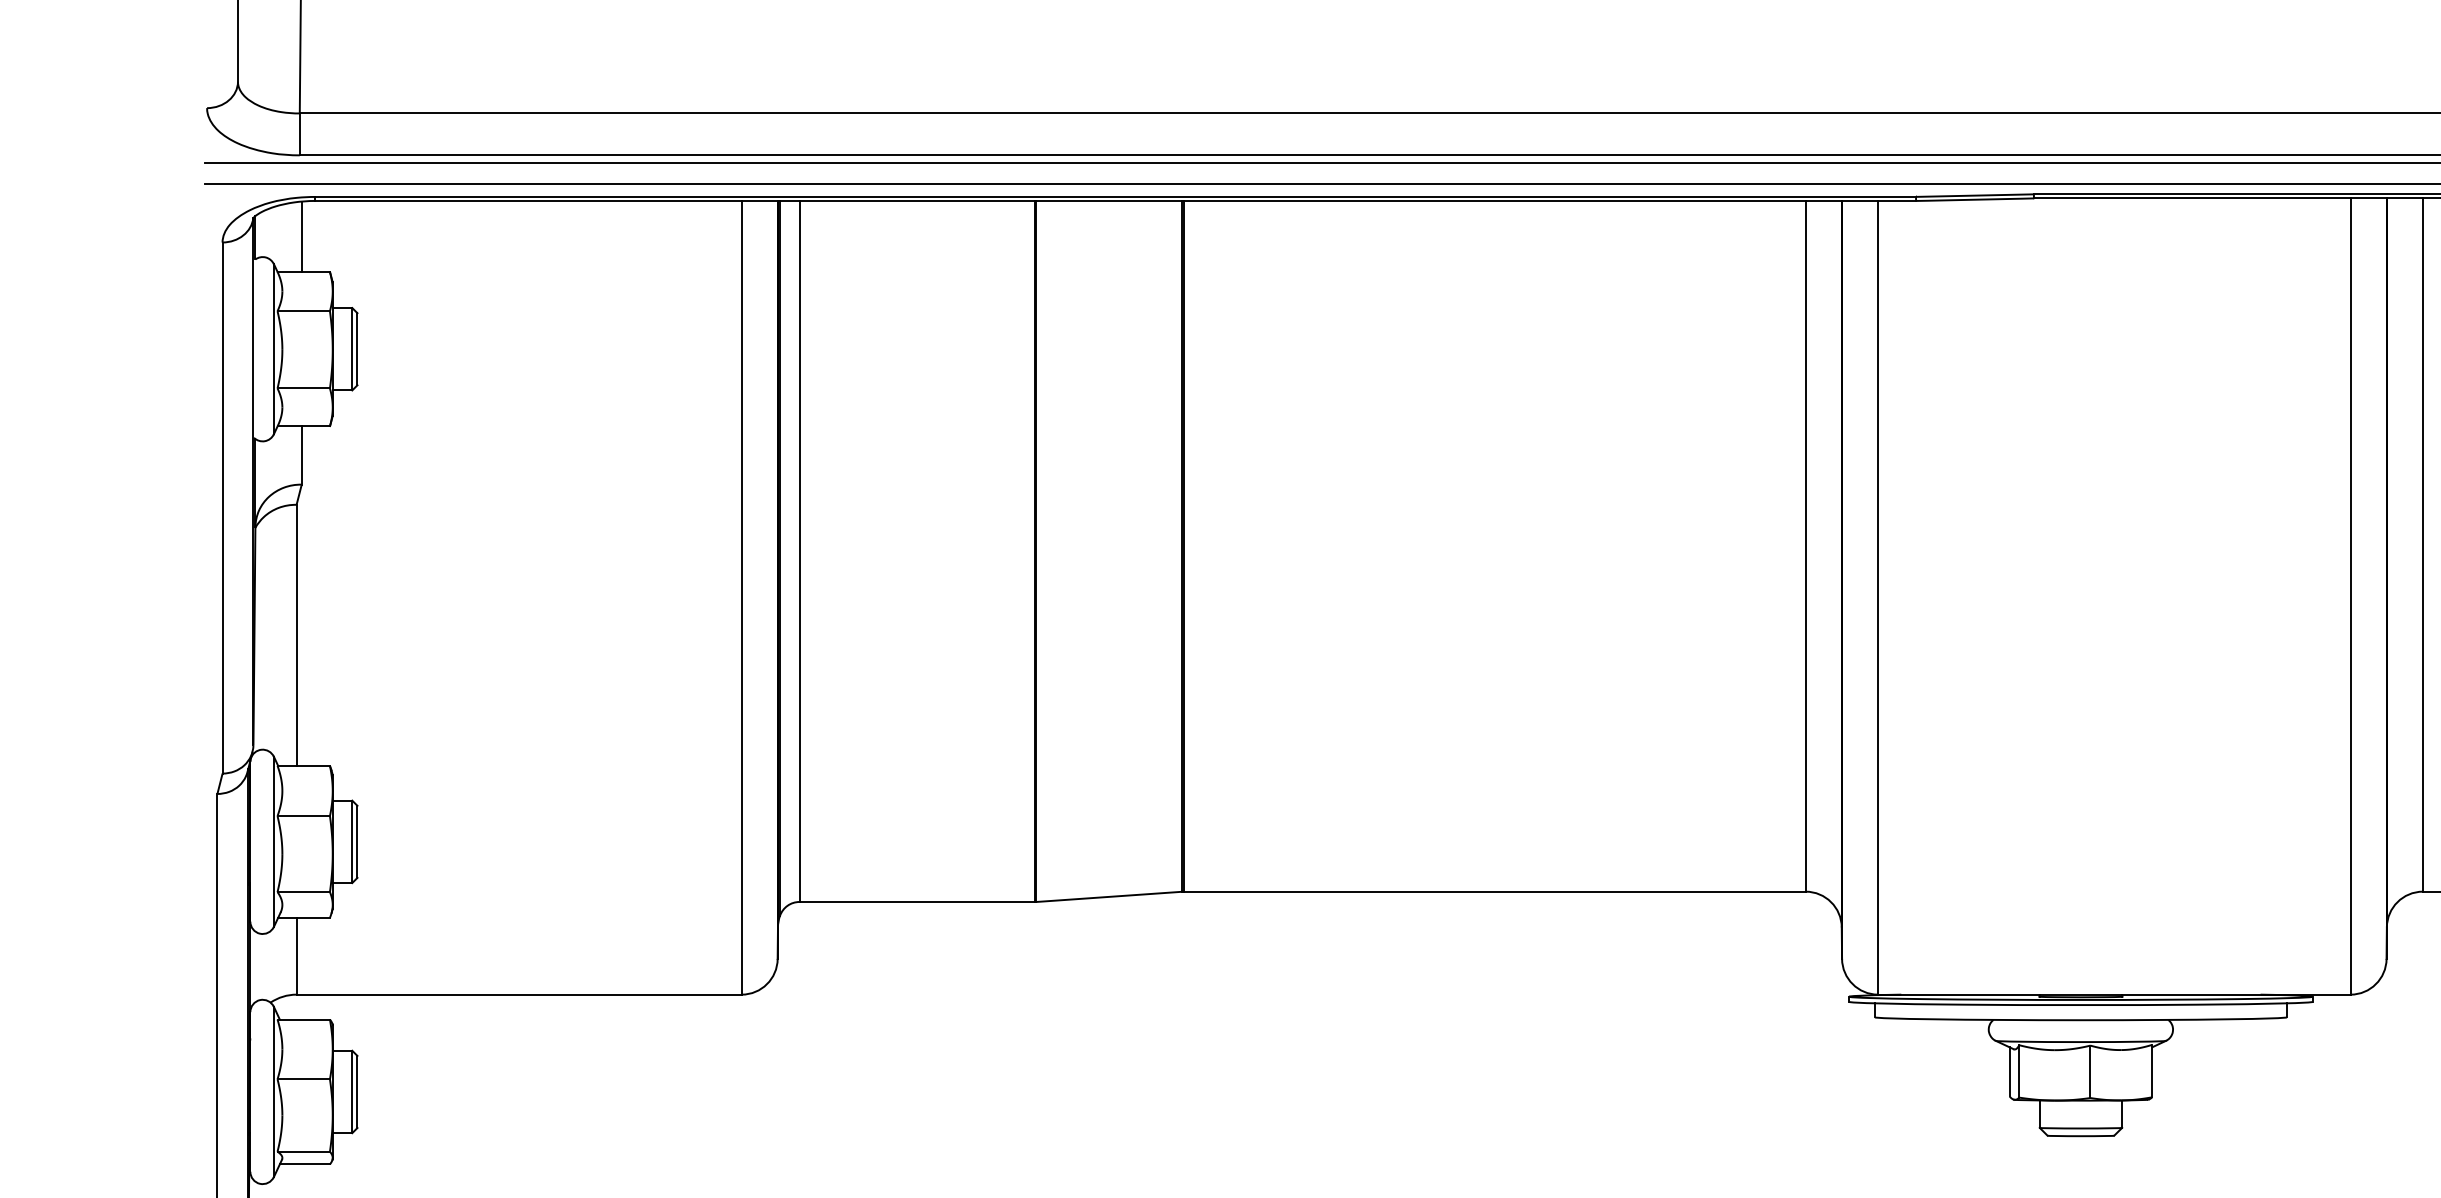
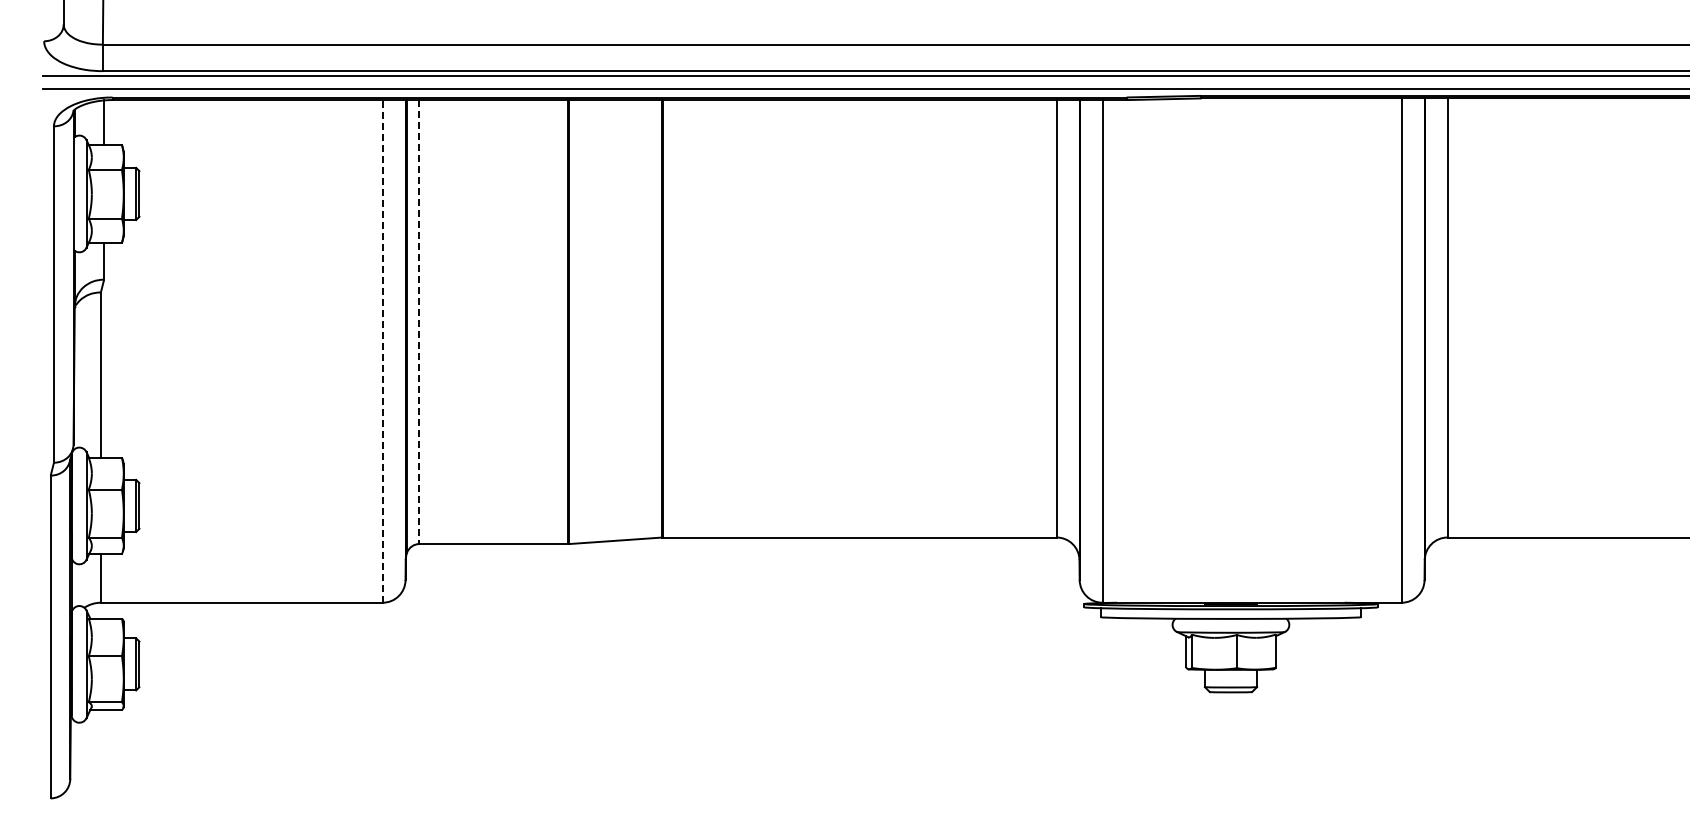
line: (799, 552) -> (419, 322), solid -> dashed
line: (741, 596) -> (382, 350), solid -> dashed

